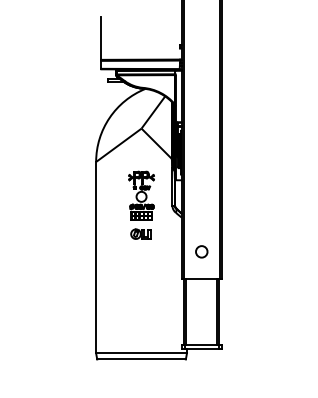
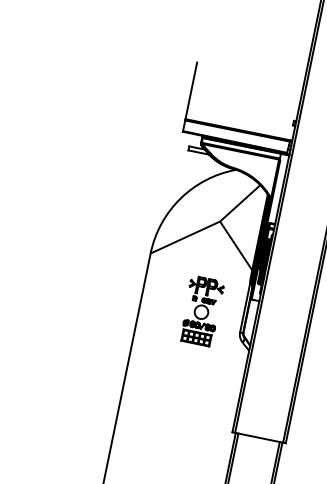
part: (140, 233) -> (190, 360), removed
circle: (201, 251) -> (266, 401), removed

